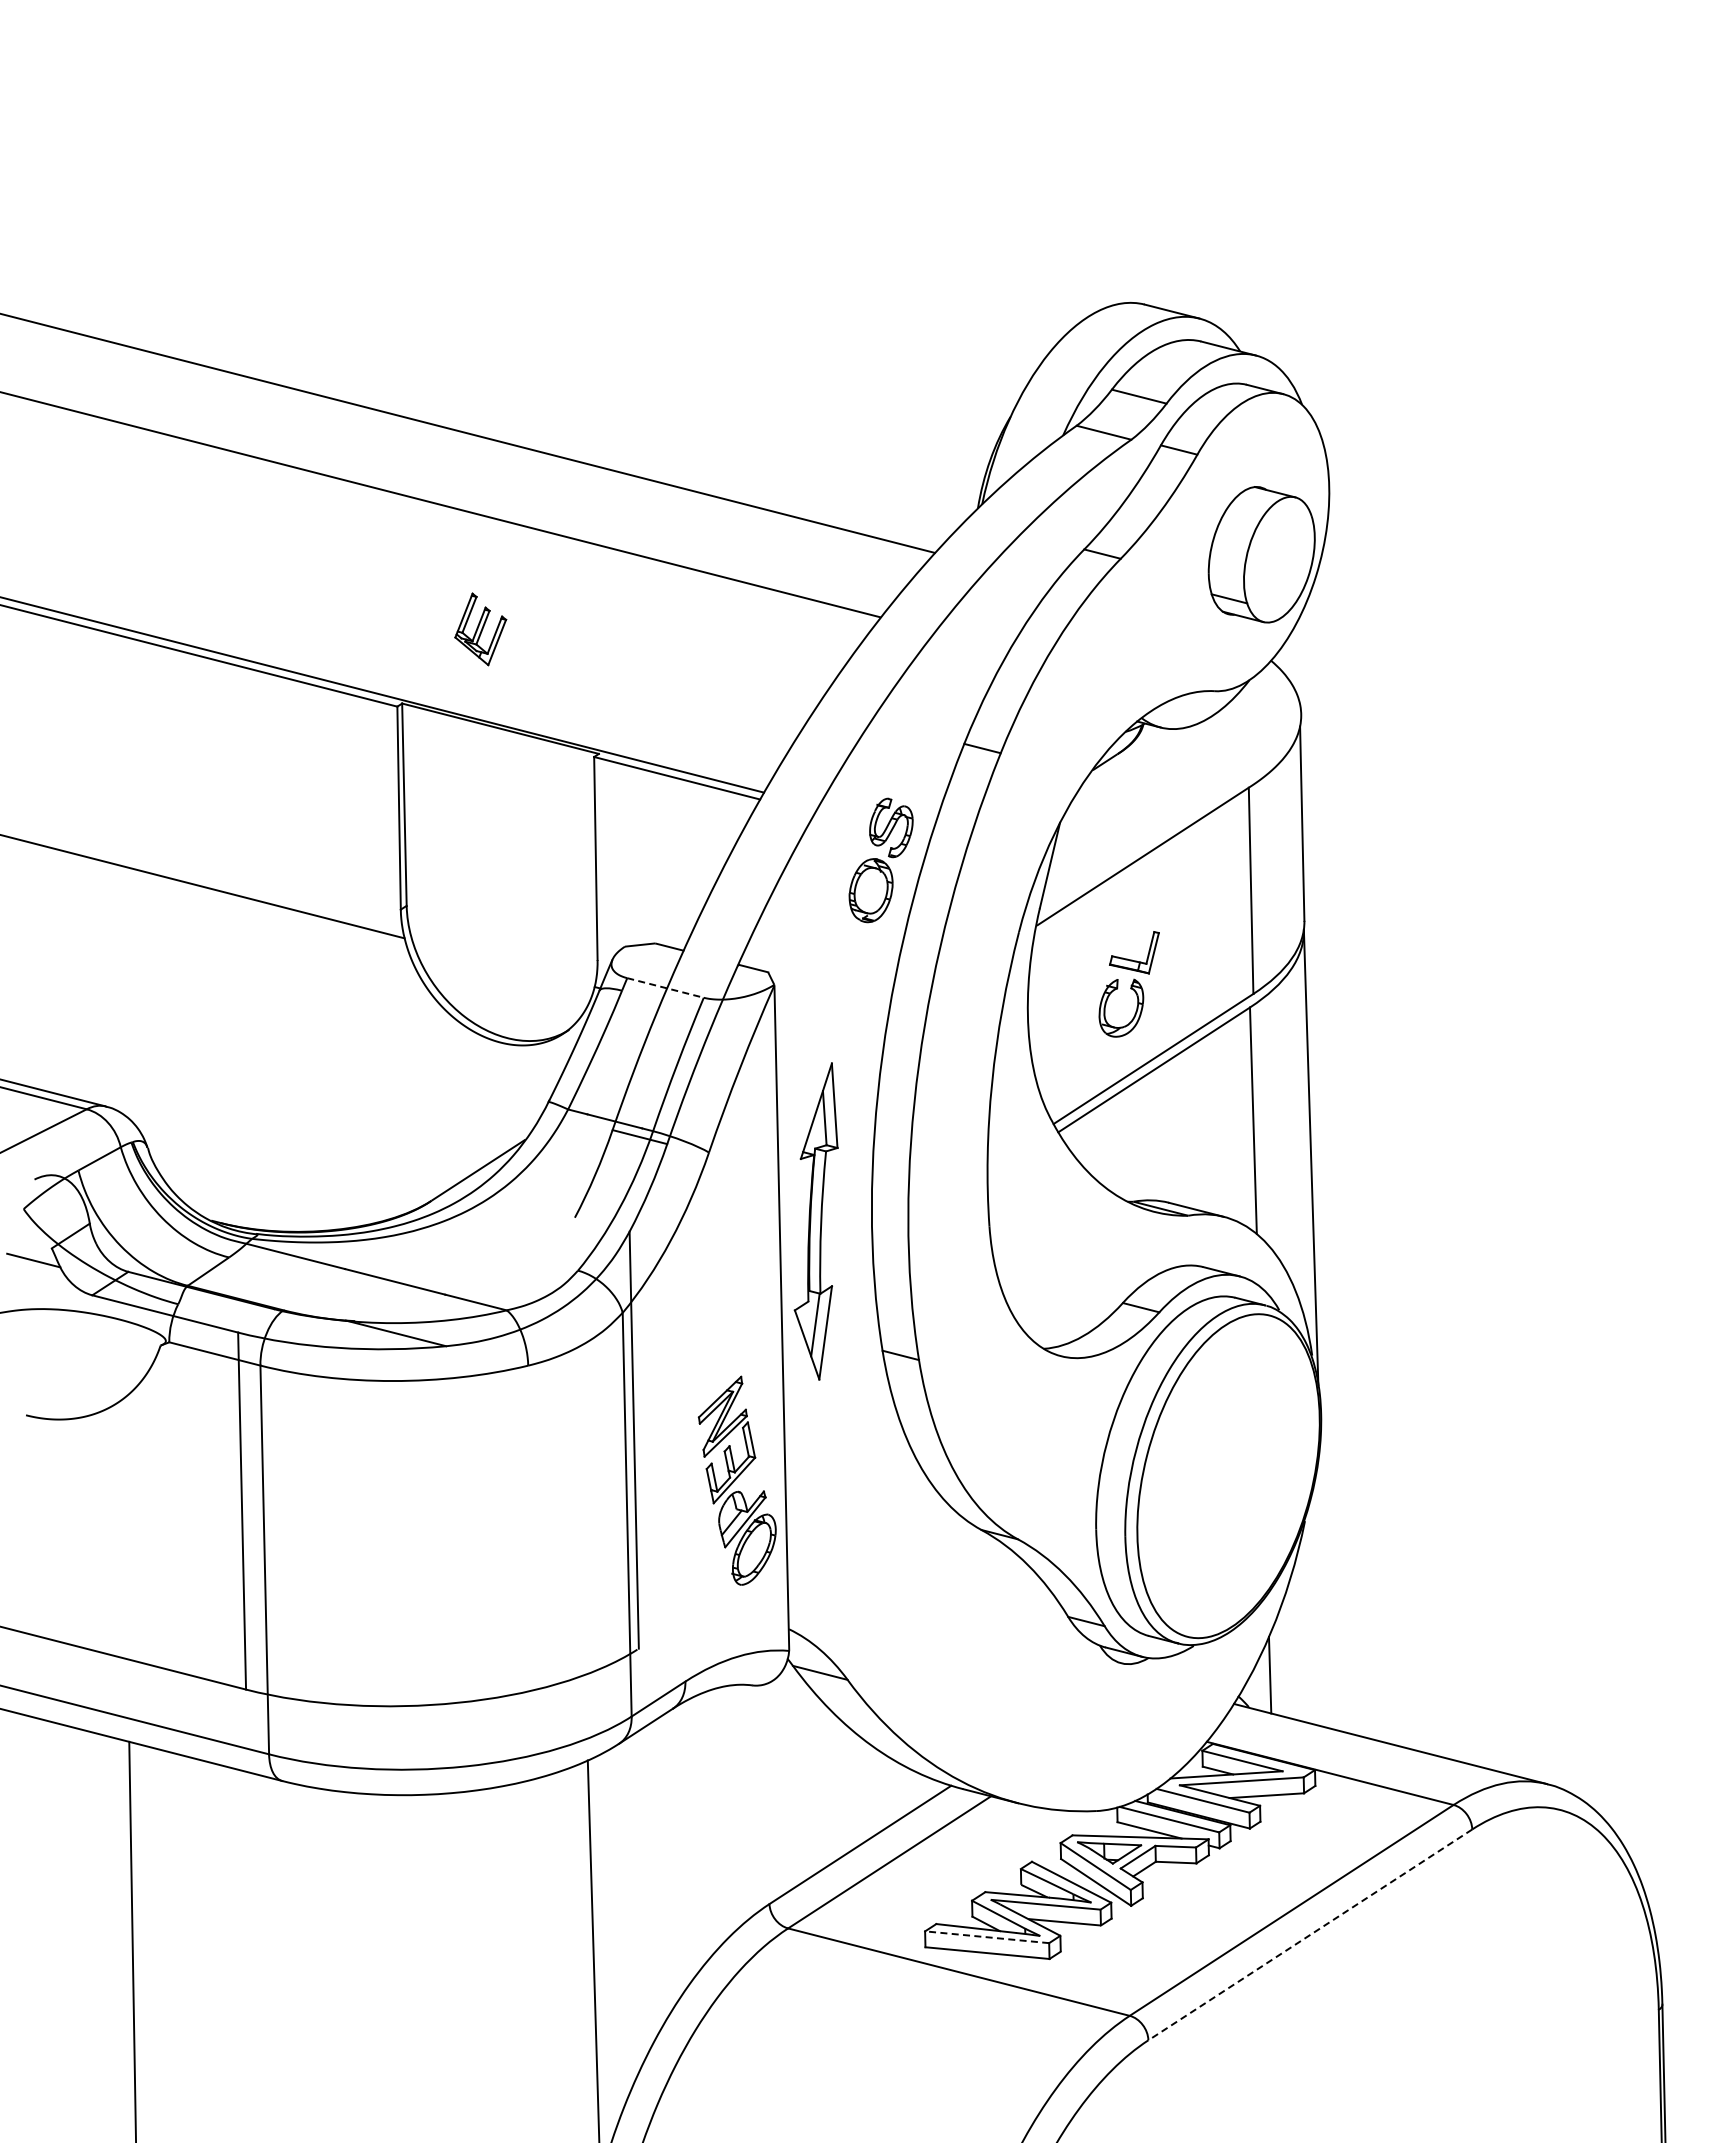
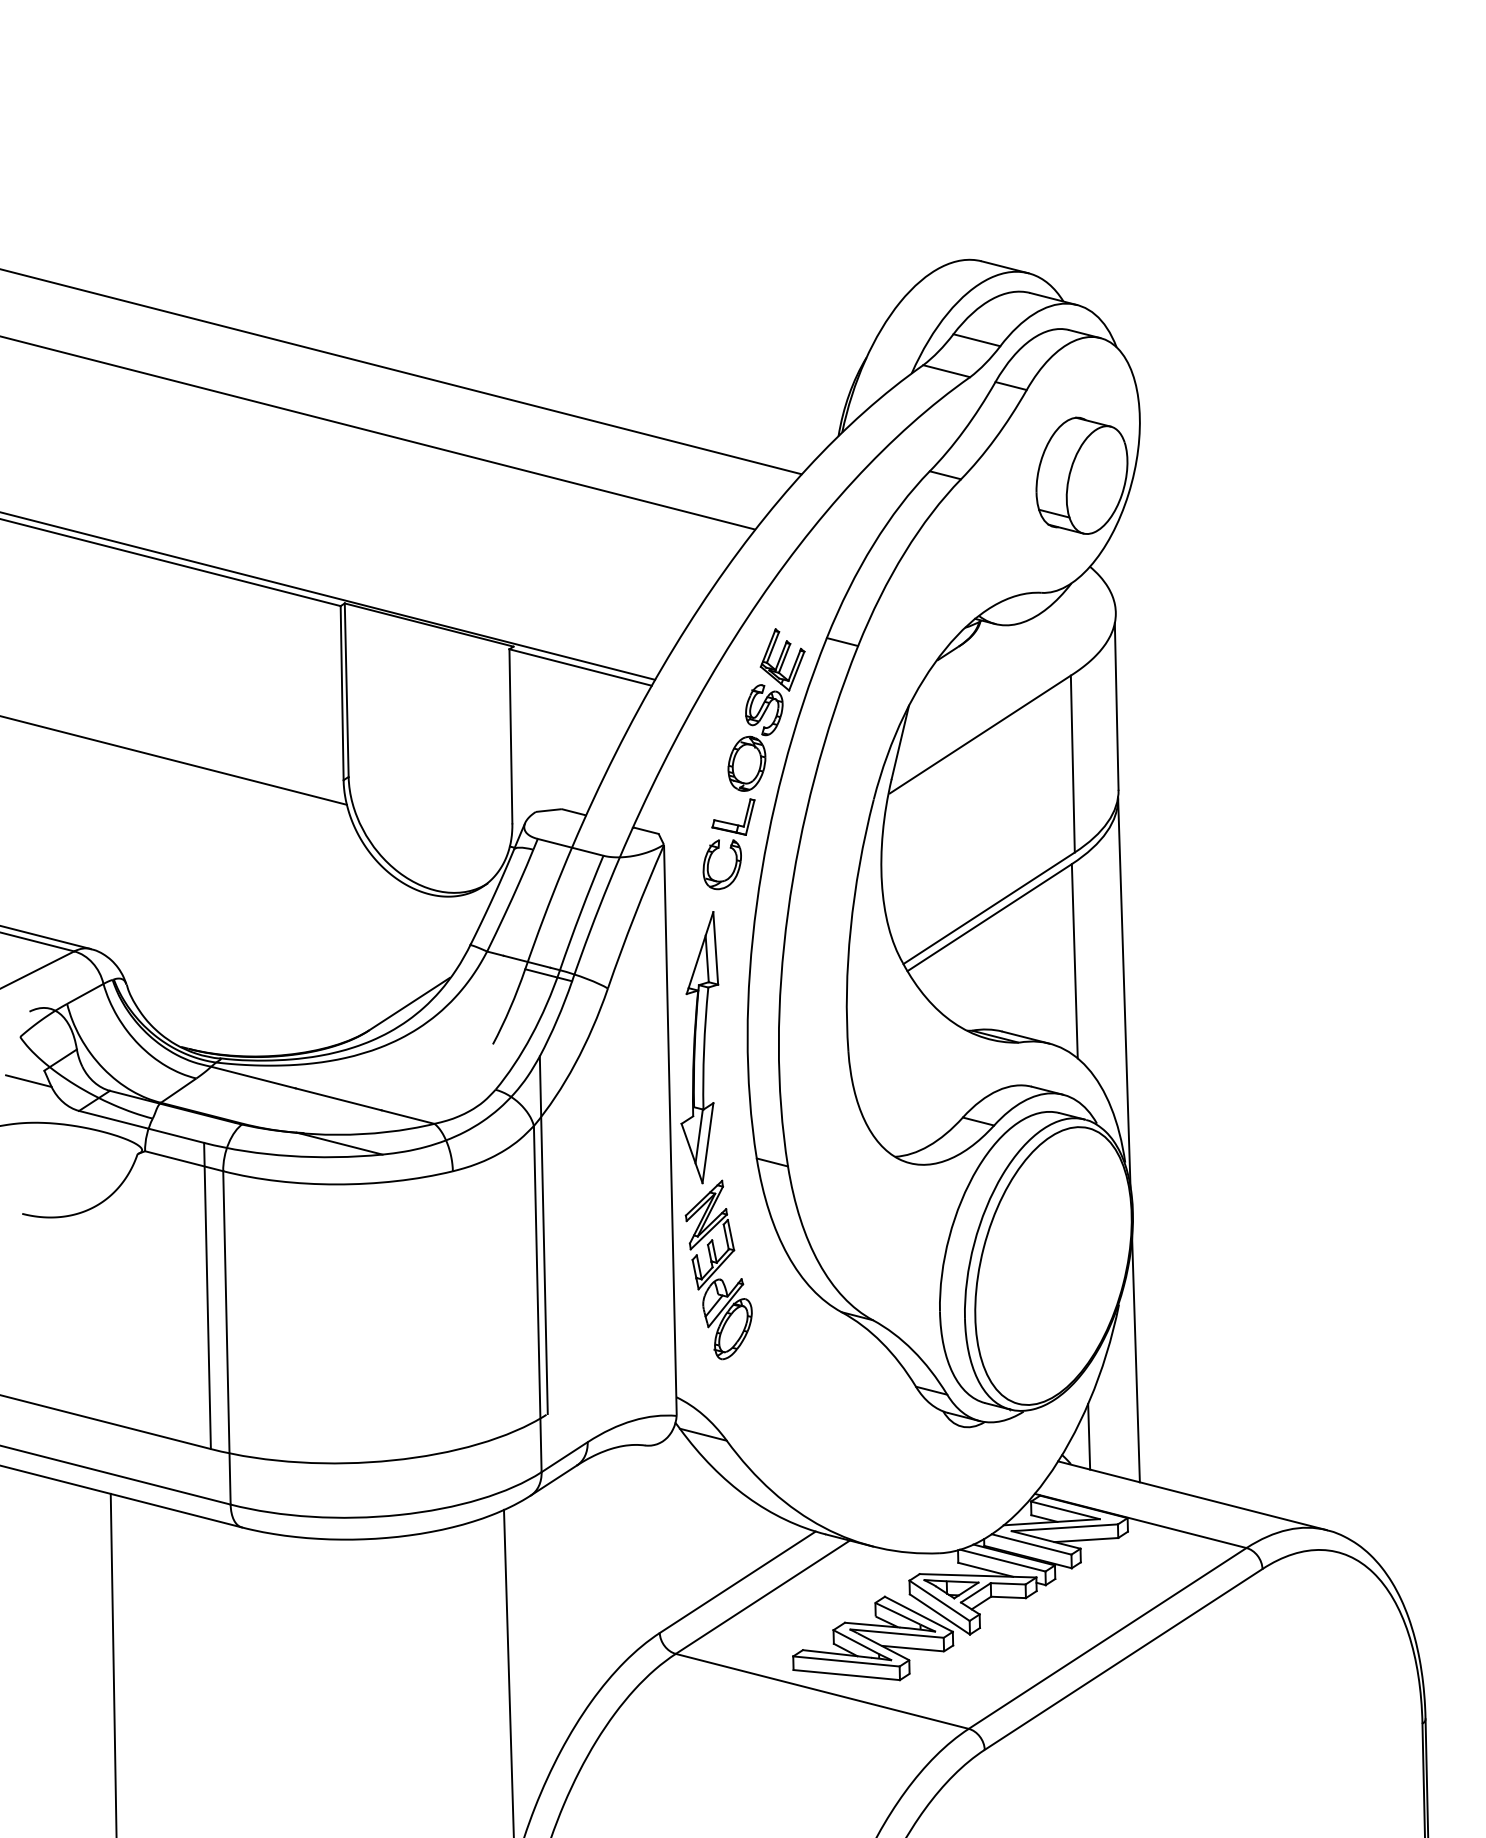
part: (480, 629) -> (782, 660), moved
part: (1128, 984) -> (728, 844), moved
line: (665, 987) -> (570, 846), dashed -> solid
part: (736, 1480) -> (718, 1269), moved
line: (1324, 1585) -> (1135, 1359), added
line: (1309, 1935) -> (1122, 1659), dashed -> solid
line: (986, 1937) -> (845, 1661), dashed -> solid

